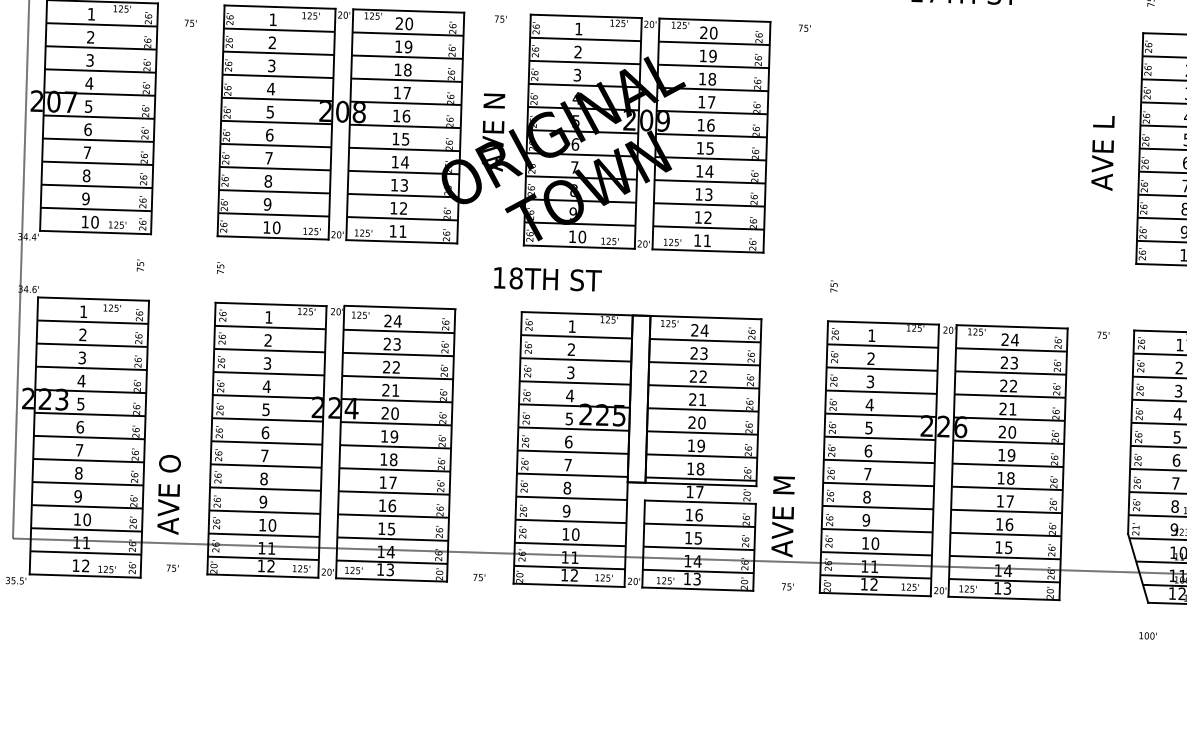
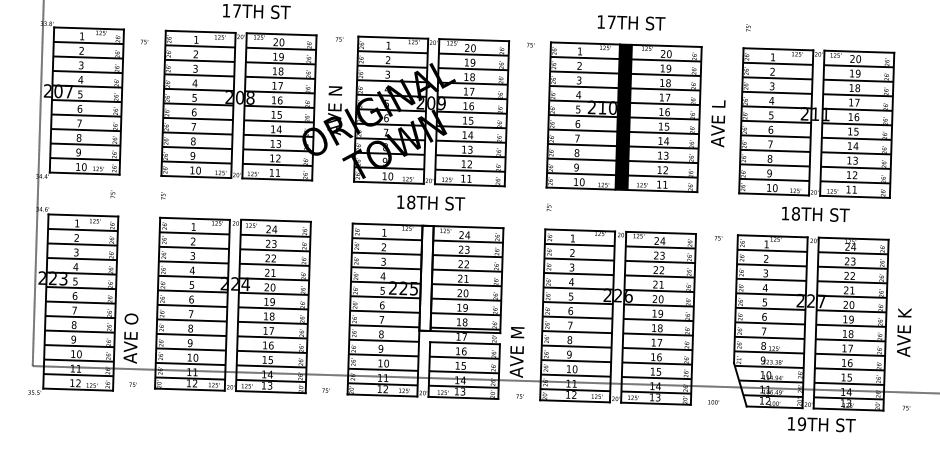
part: (952, 143) -> (623, 117), added
text: (548, 278) -> (431, 202), moved
text: (1147, 636) -> (713, 402), moved

